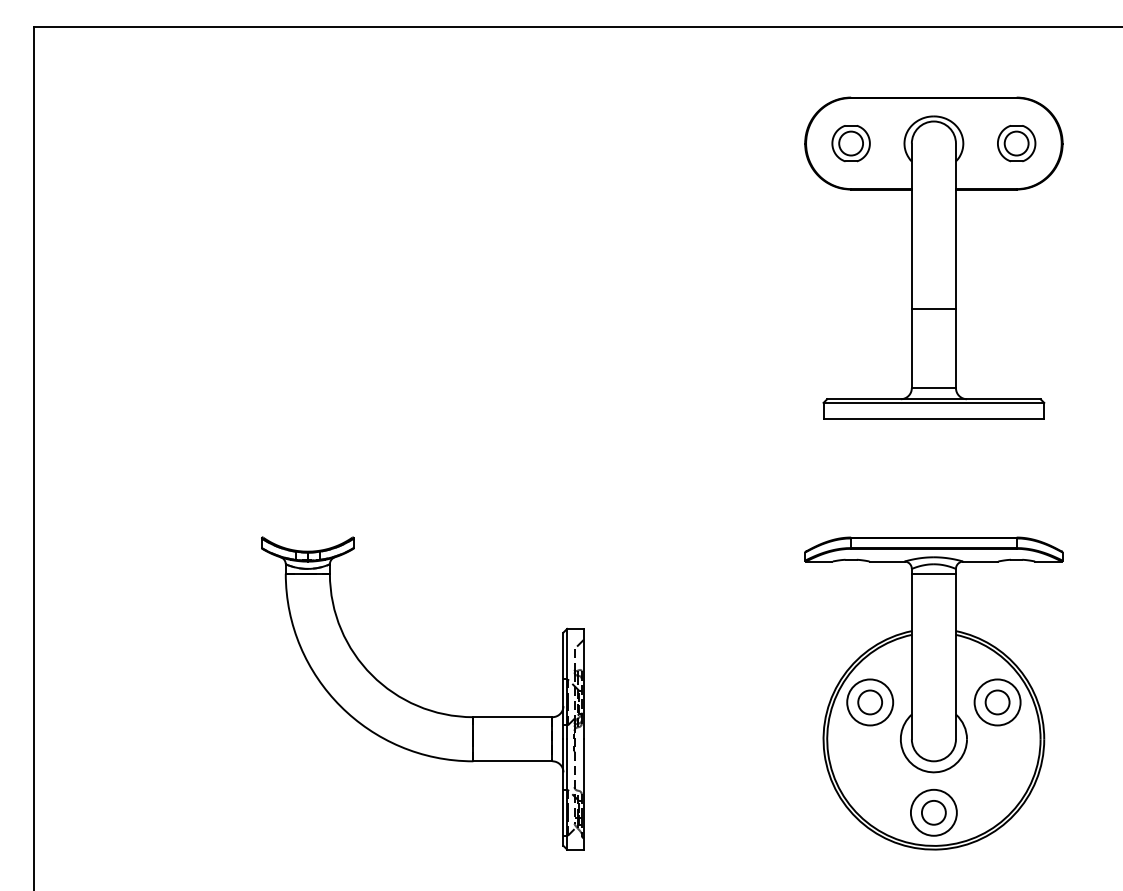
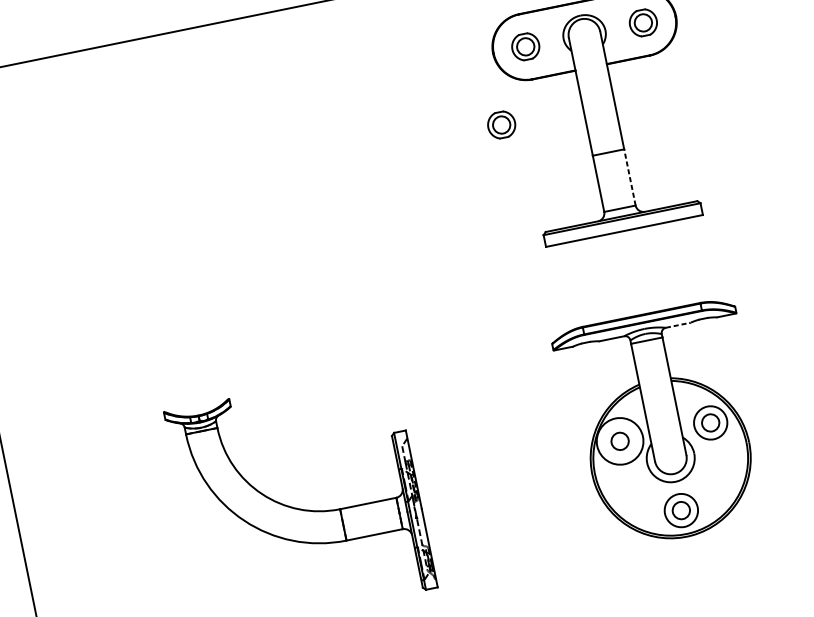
part: (796, 242) -> (501, 125), added
line: (955, 348) -> (629, 177), solid -> dashed
line: (981, 561) -> (678, 325), solid -> dashed
circle: (870, 702) -> (620, 441), size x1.4

